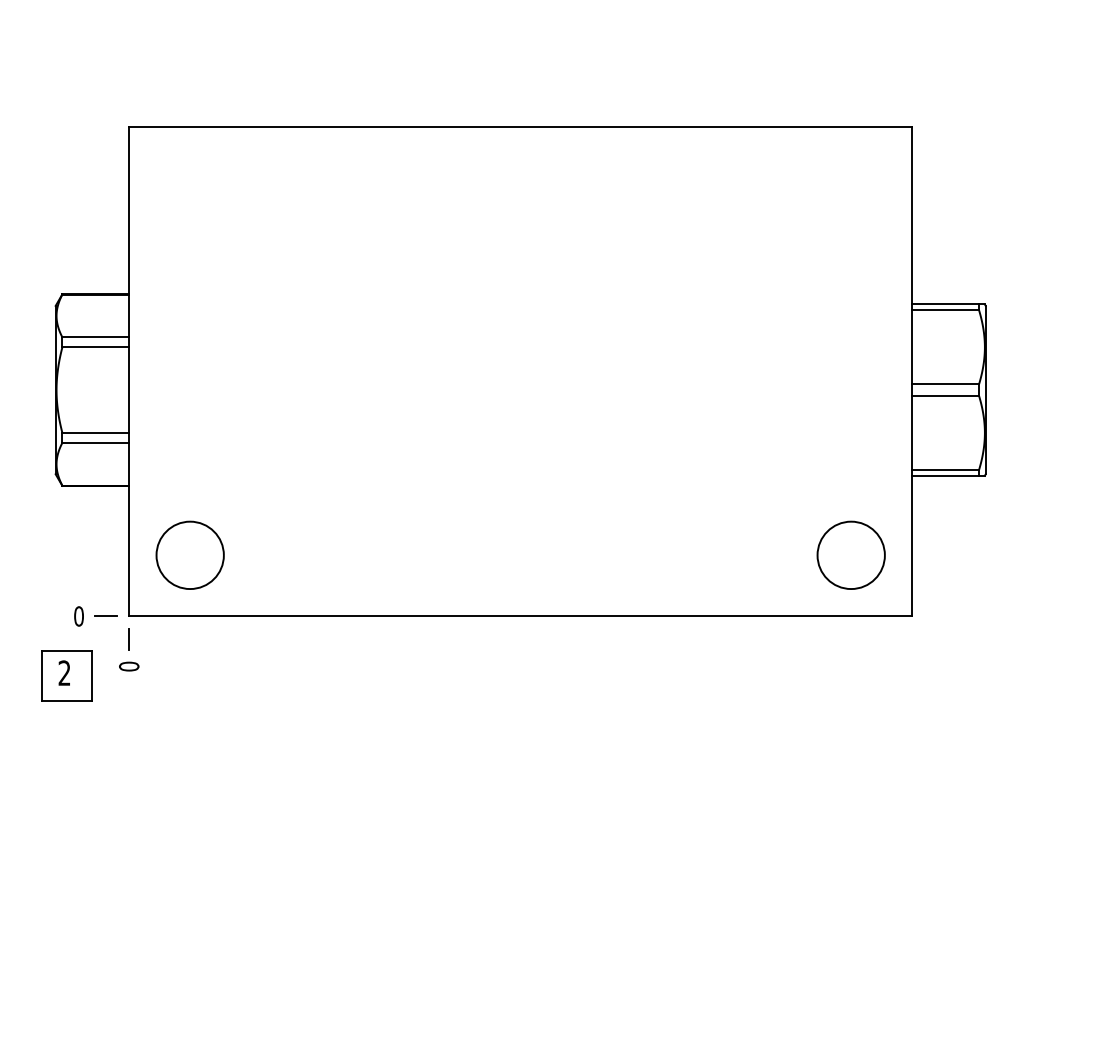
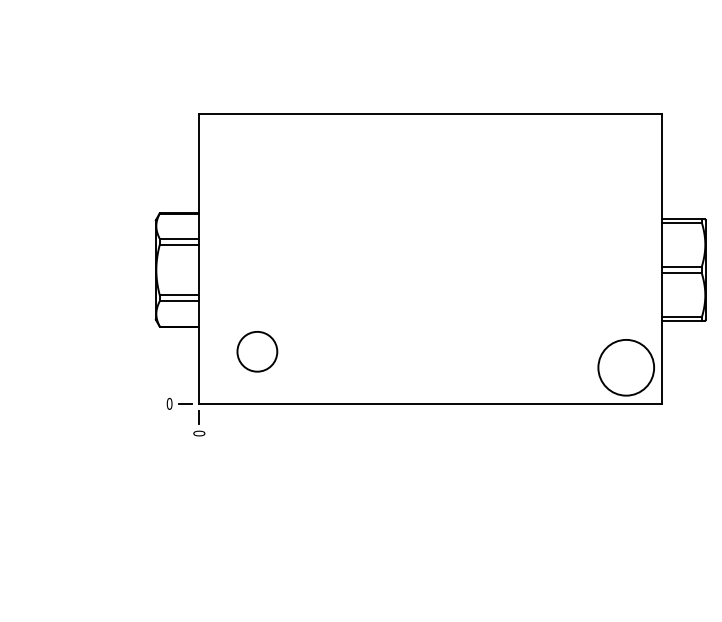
circle: (190, 554) -> (257, 351), moved
circle: (851, 554) -> (626, 367), size x1.4
part: (66, 674) -> (162, 438), removed

